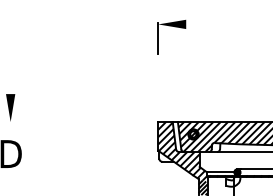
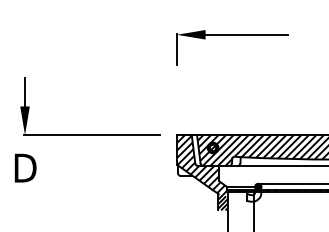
line: (225, 24) -> (246, 34), added
line: (11, 79) -> (25, 91), added
line: (75, 122) -> (91, 135), added

